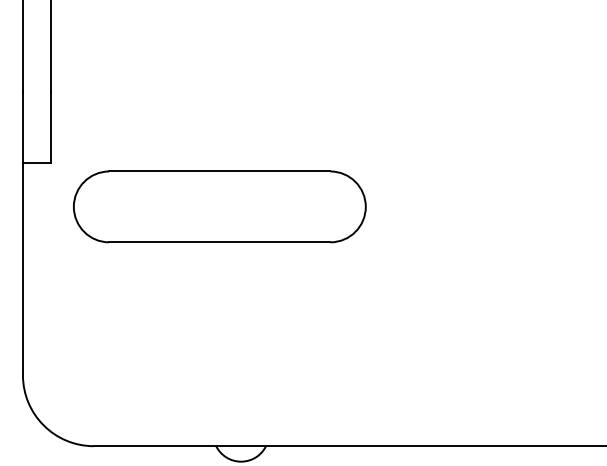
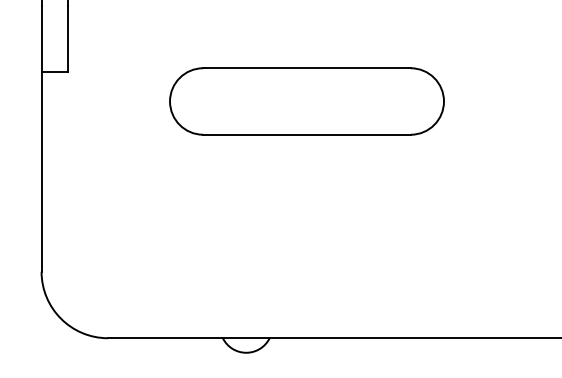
part: (219, 206) -> (306, 101), moved

